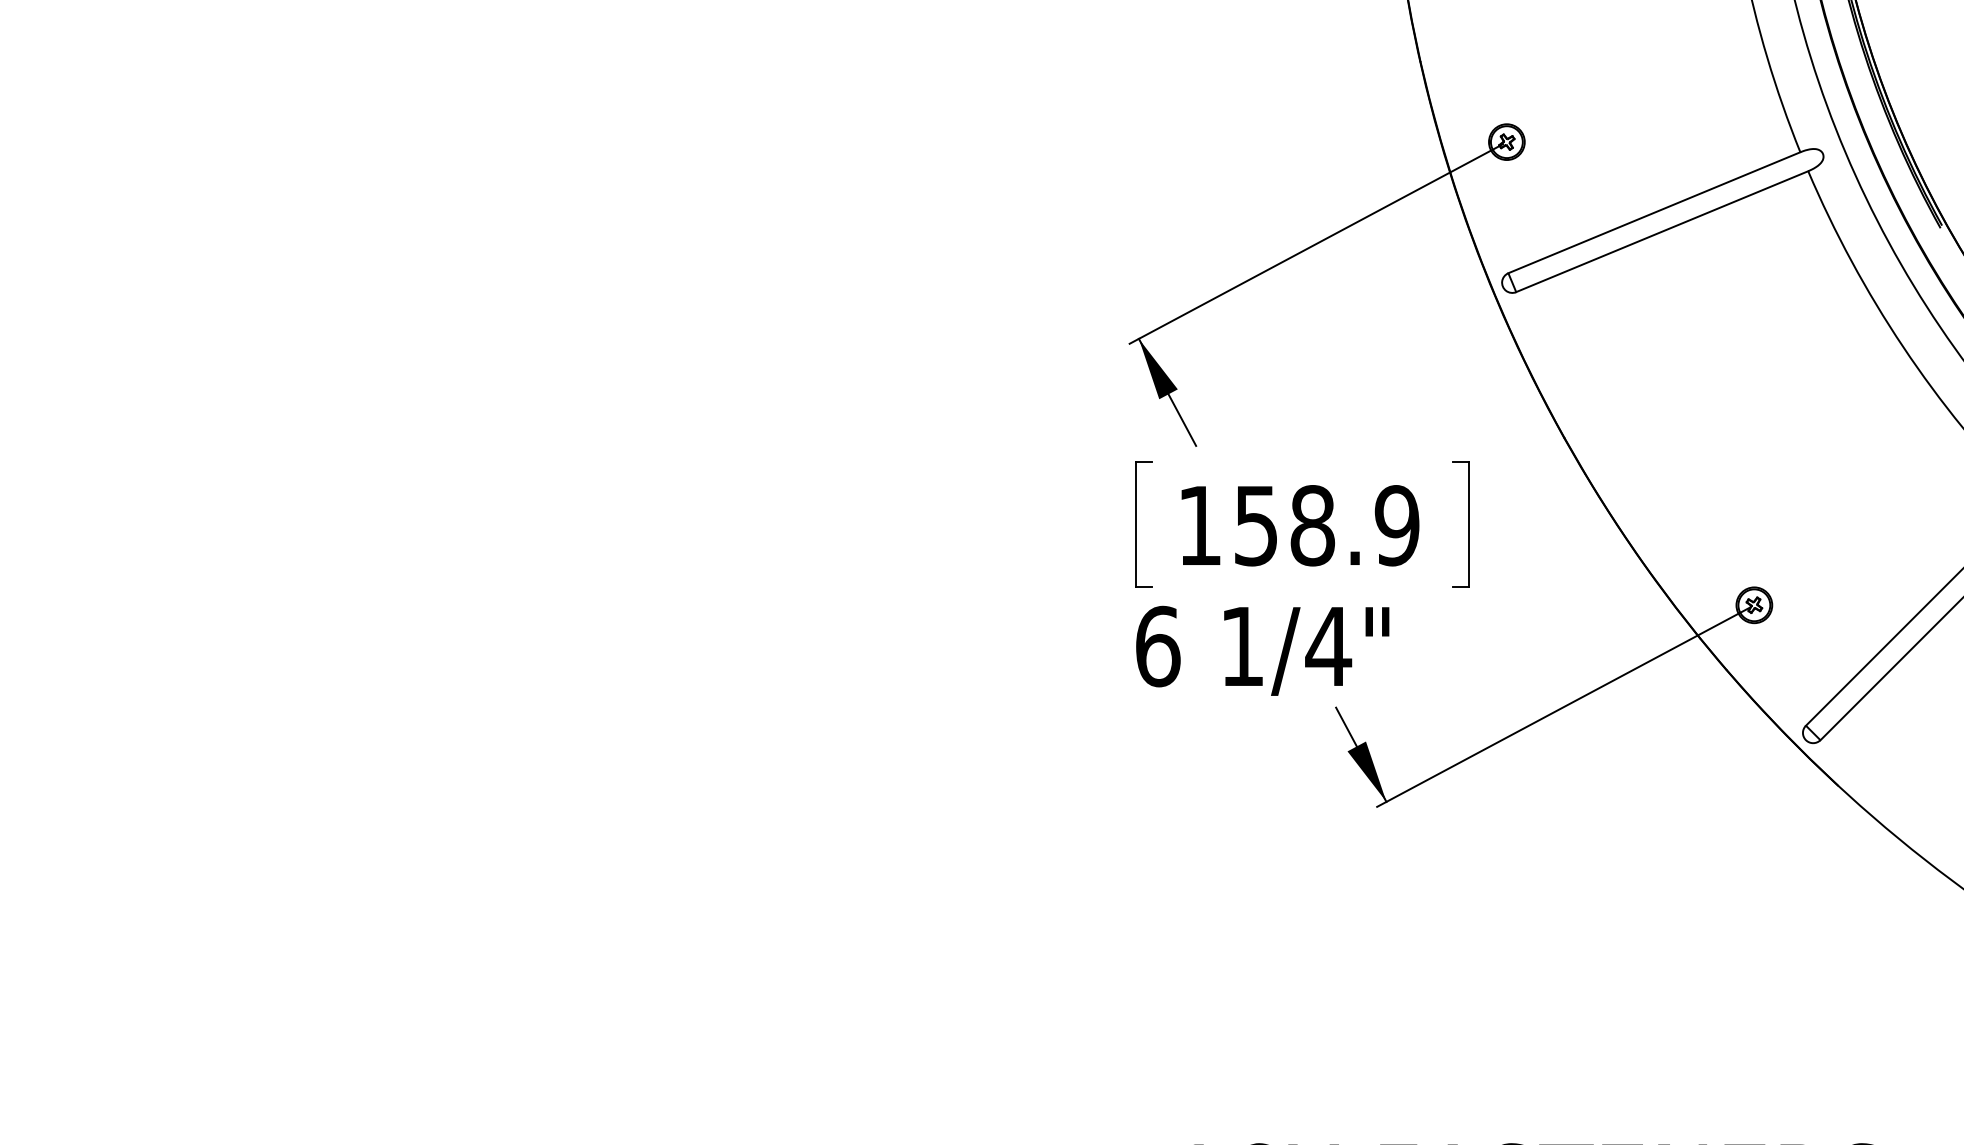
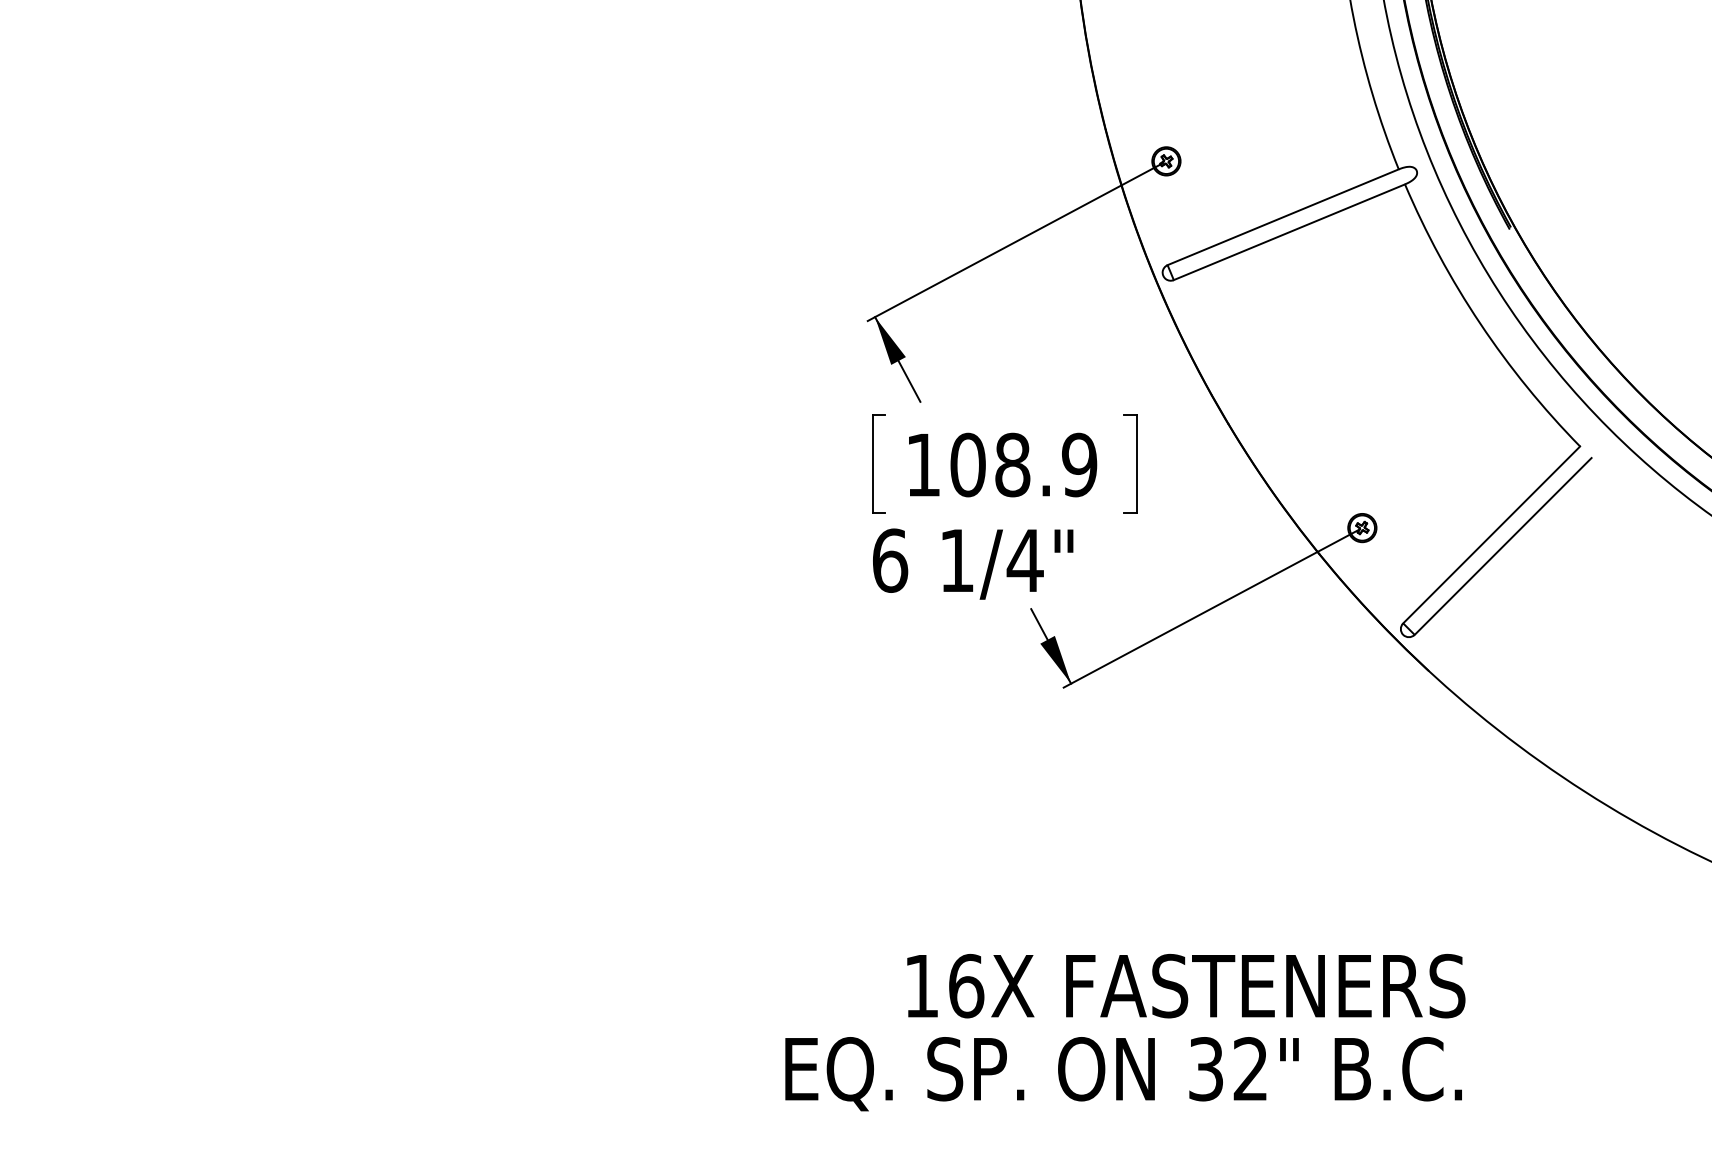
text: (1255, 525) -> (967, 464), 158.9 -> 108.9

